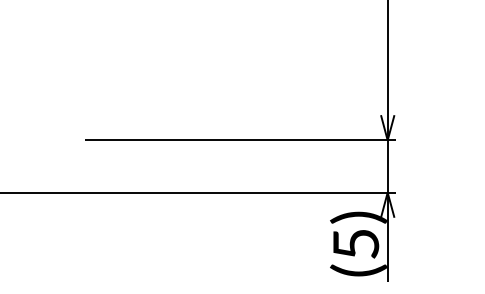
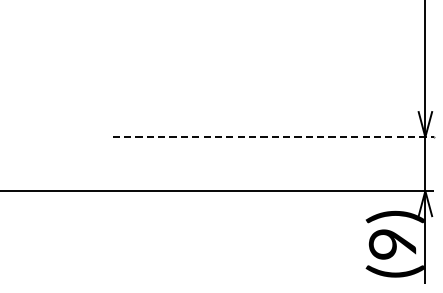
line: (241, 140) -> (274, 137), solid -> dashed
text: (356, 244) -> (393, 244), (5) -> (9)

